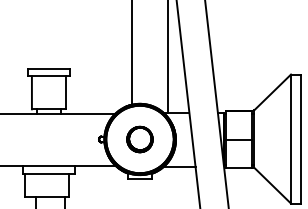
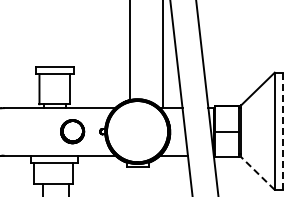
part: (139, 139) -> (72, 131), moved
line: (300, 139) -> (283, 131), solid -> dashed
line: (272, 185) -> (257, 173), solid -> dashed

